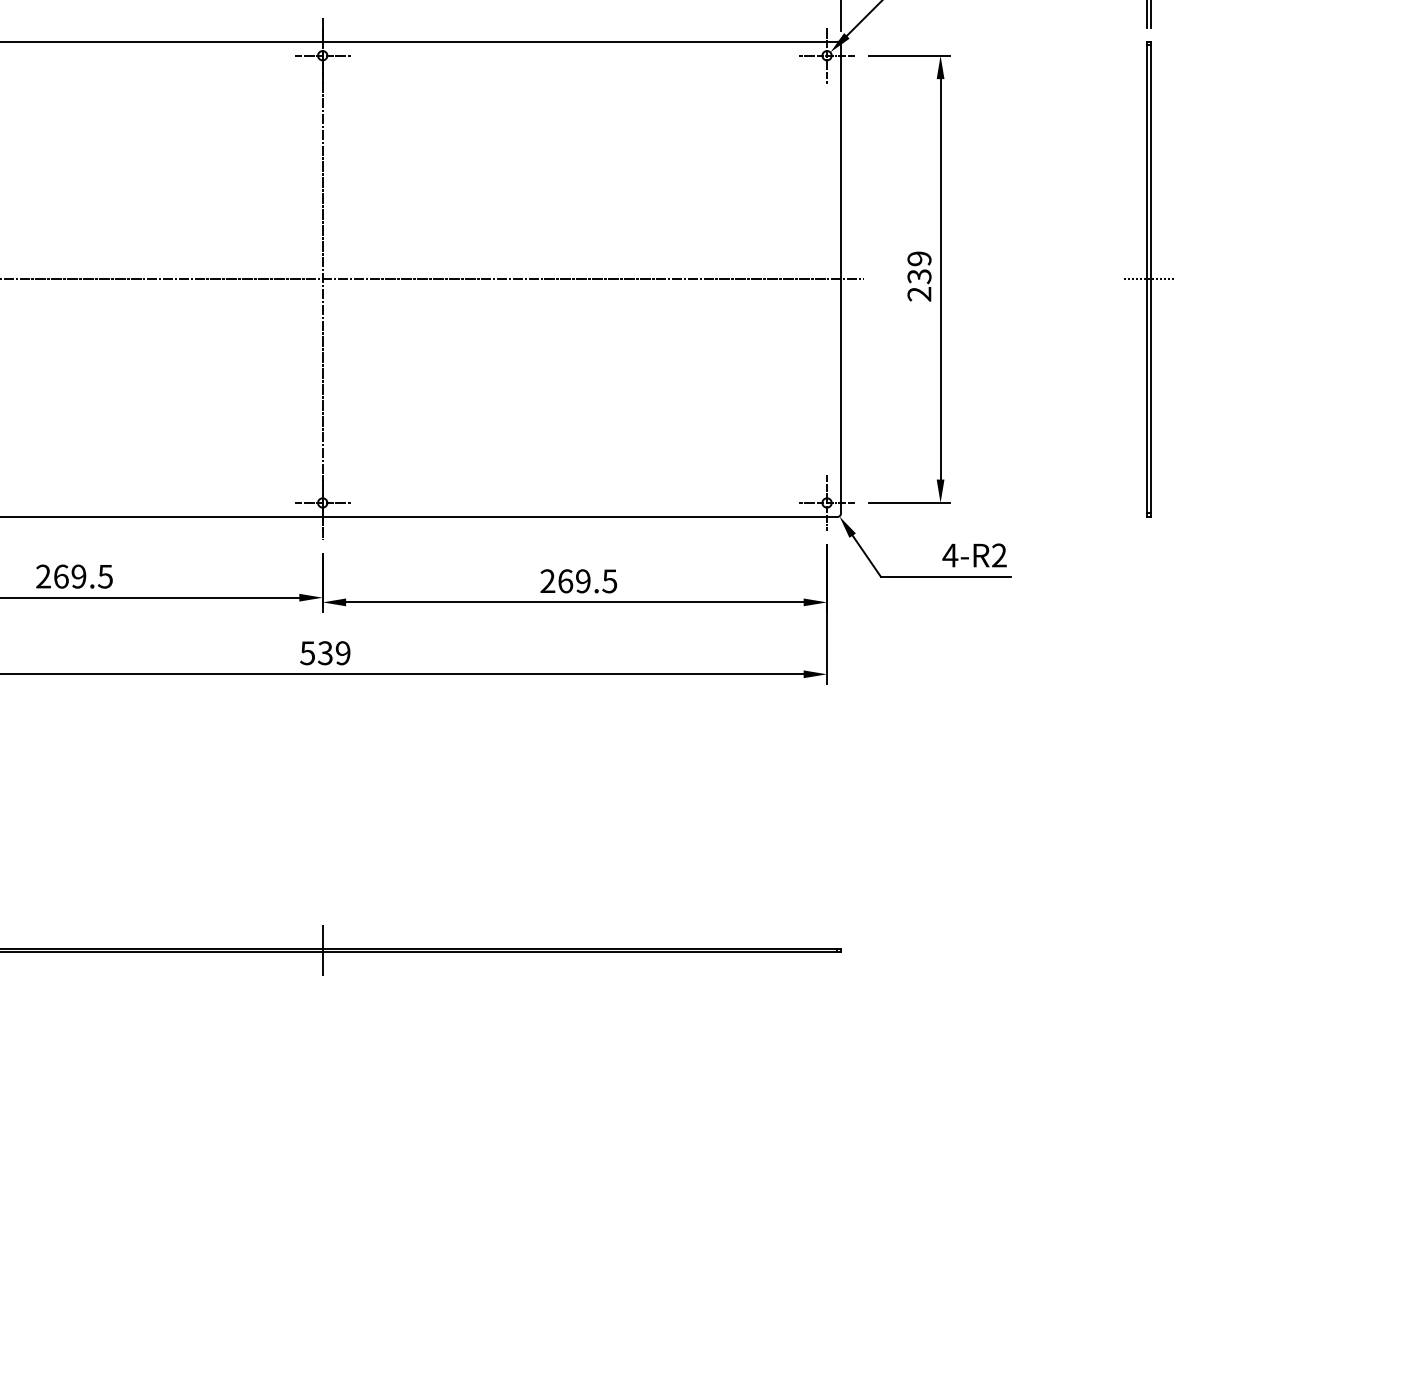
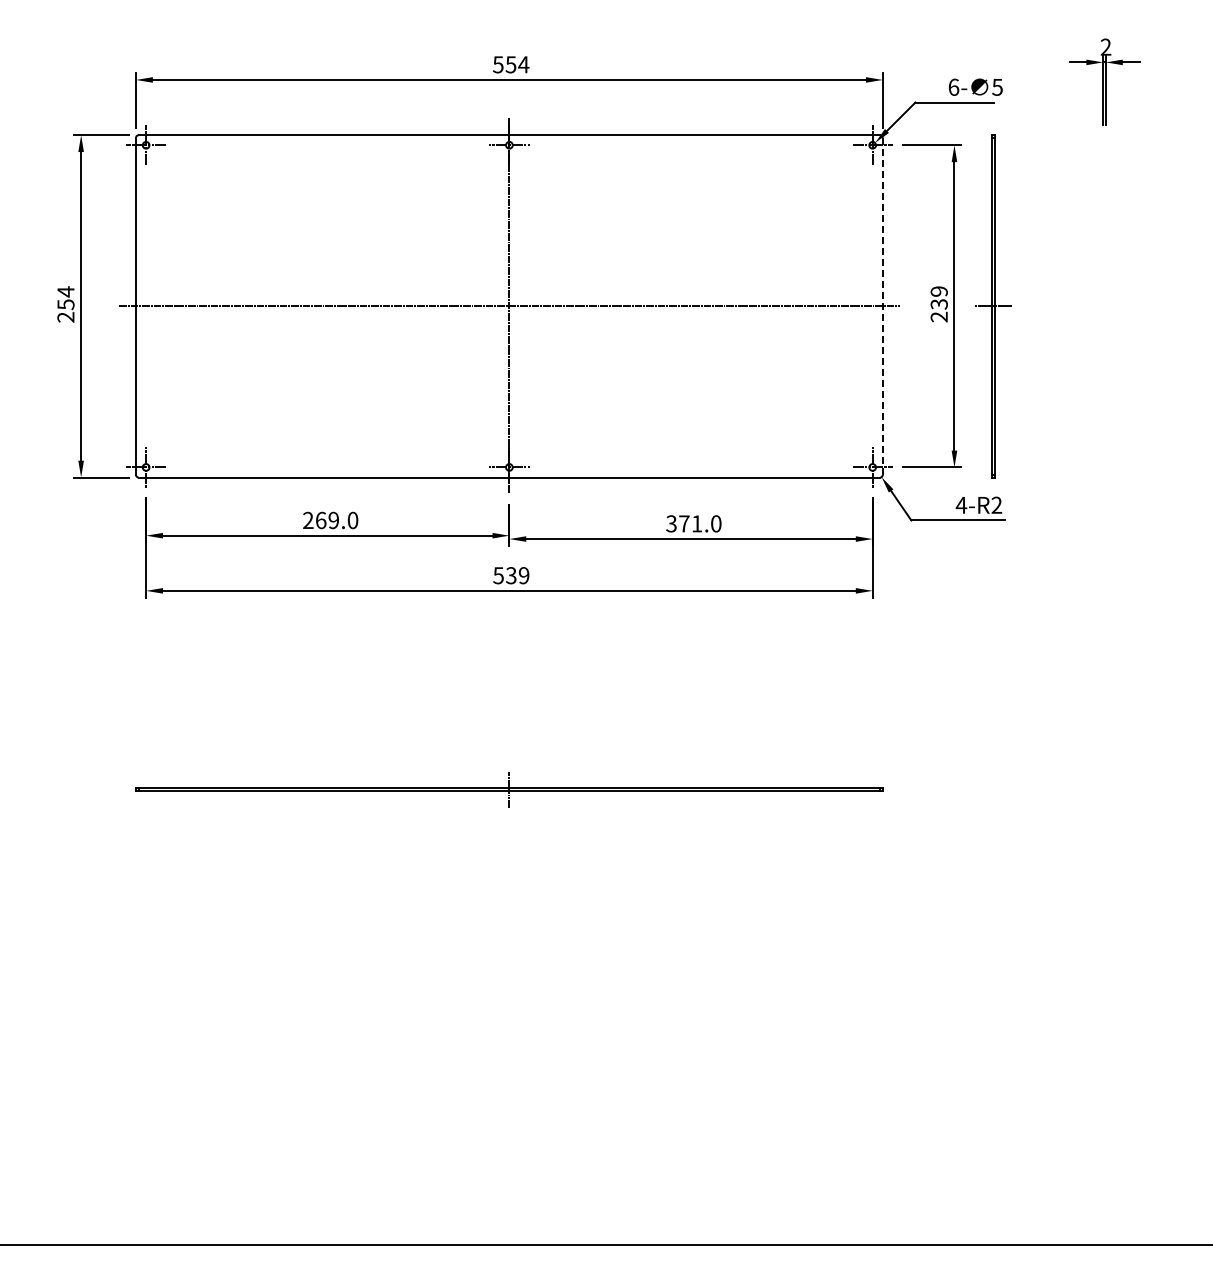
line: (840, 278) -> (882, 305), solid -> dashed
part: (1148, 279) -> (993, 306), moved
text: (104, 576) -> (352, 520), 269.5 -> 269.0
text: (578, 580) -> (693, 523), 269.5 -> 371.0

